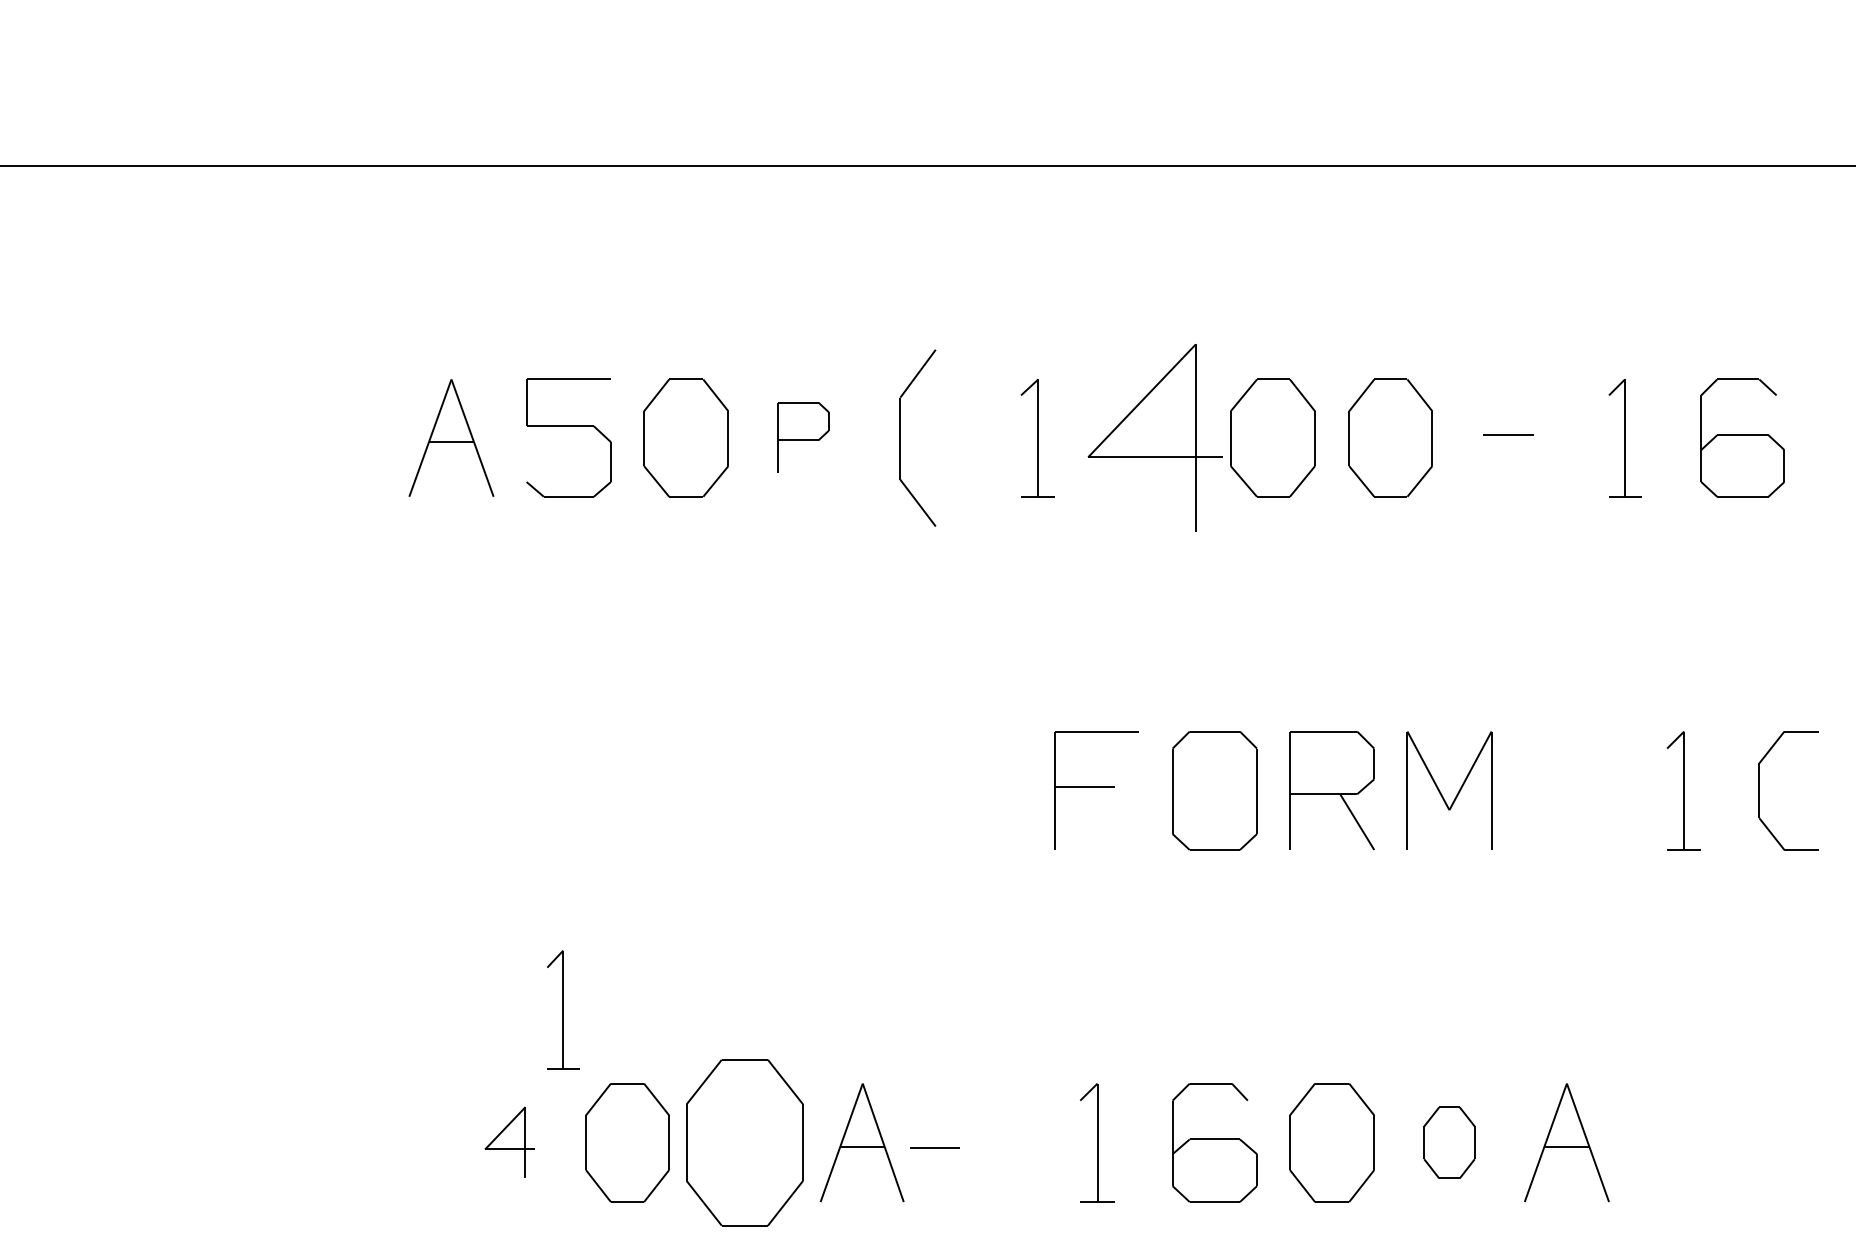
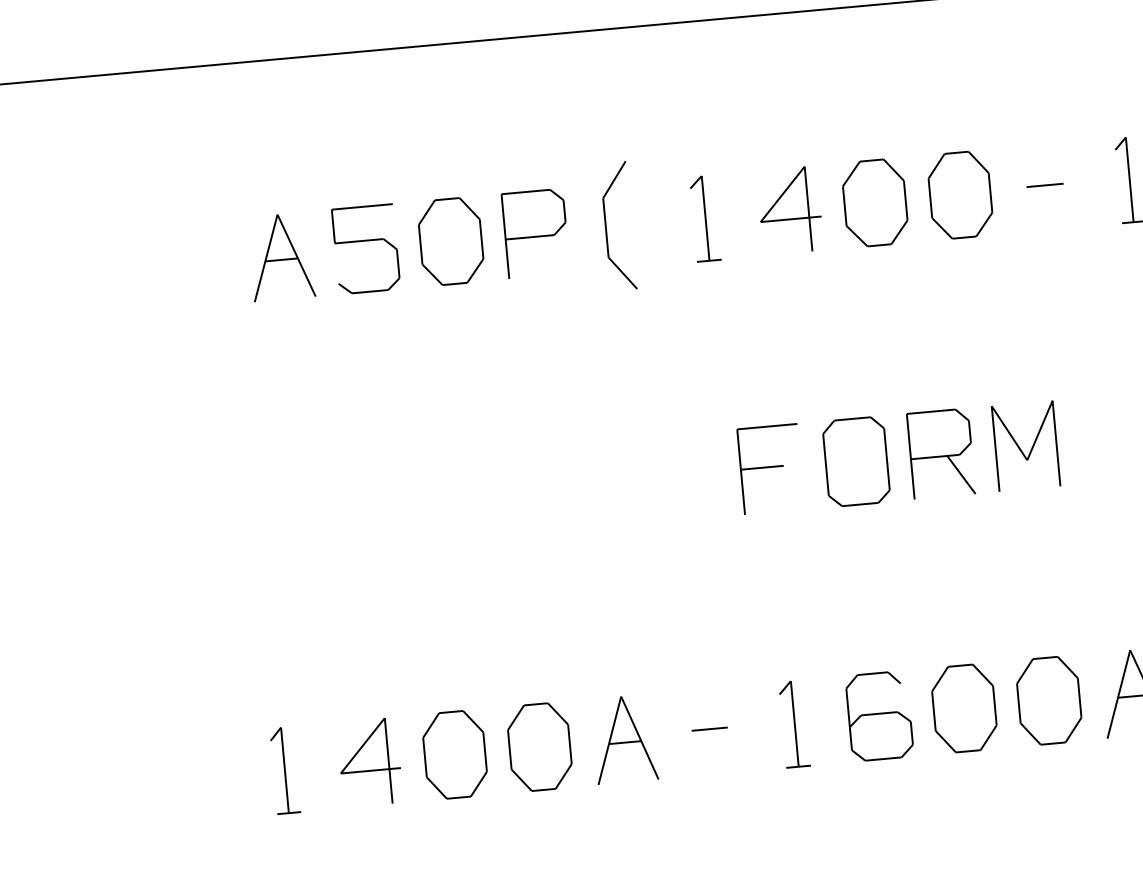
part: (803, 437) -> (535, 233), size x1.67
part: (1155, 437) -> (790, 210), size x0.62
part: (563, 1009) -> (285, 770), moved
part: (509, 1142) -> (369, 762), size x1.67
part: (744, 1142) -> (539, 746), size x0.71
part: (1449, 1142) -> (1049, 700), size x1.67
line: (934, 1147) -> (709, 728), moved

